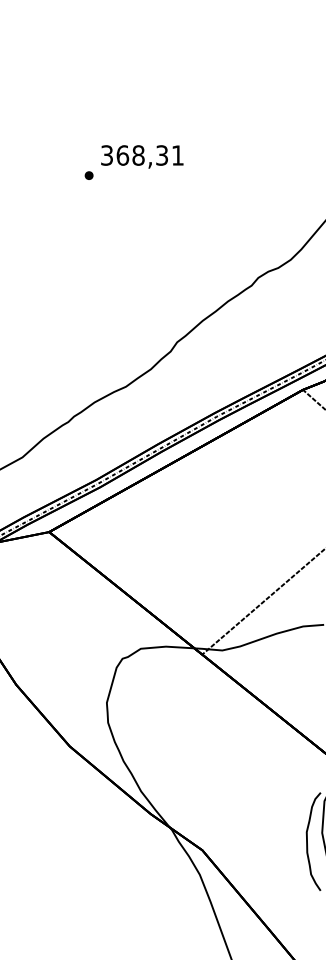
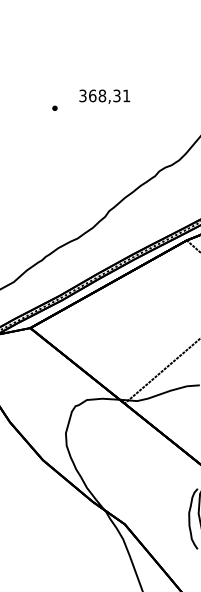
text: (141, 156) -> (104, 96), moved

